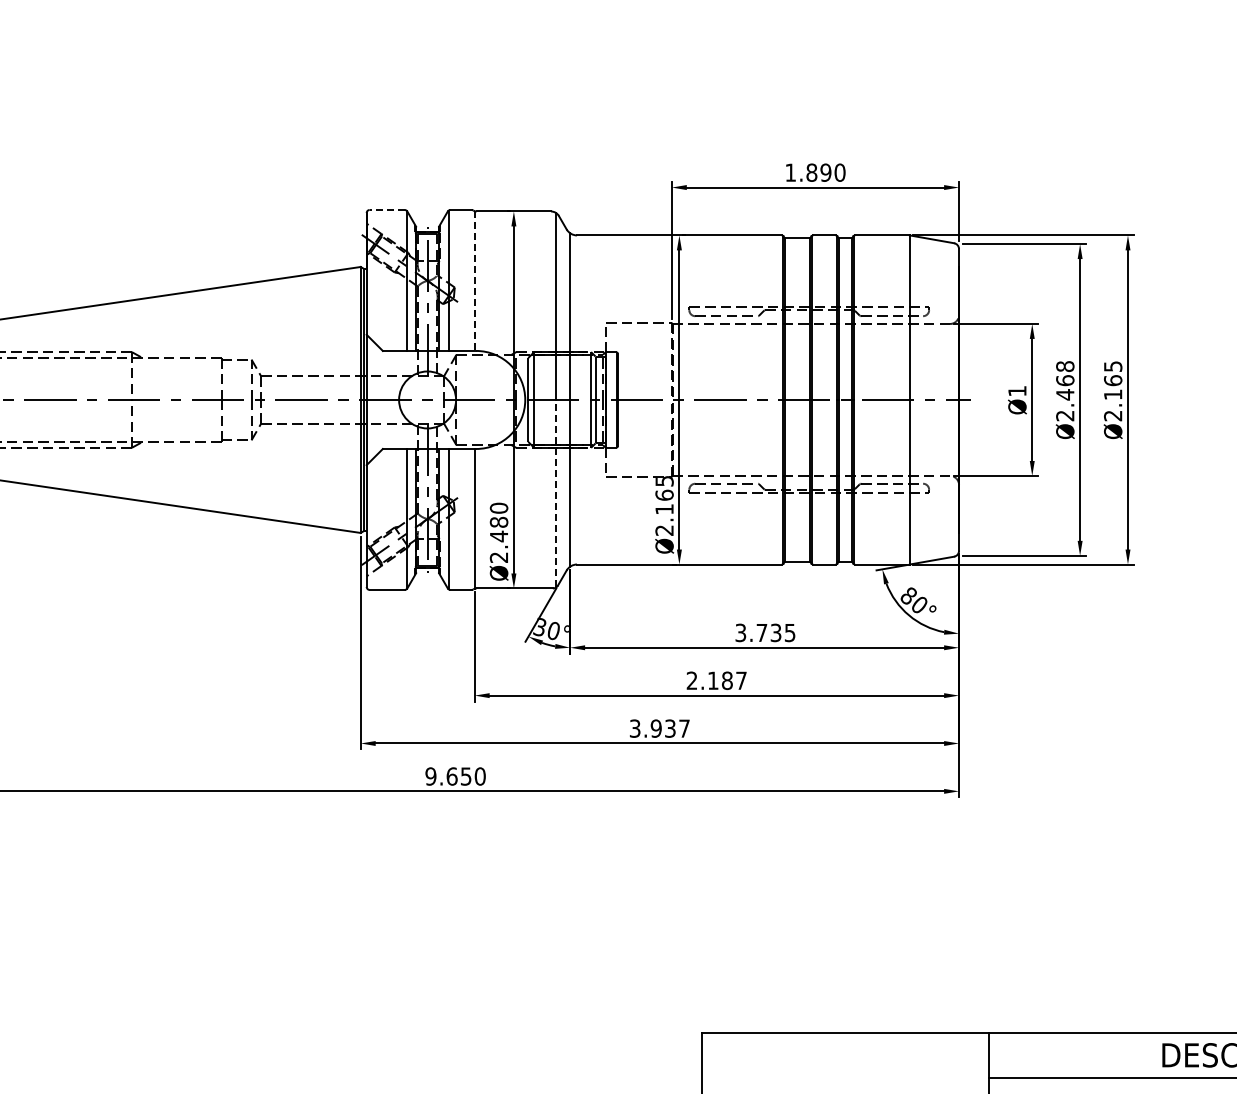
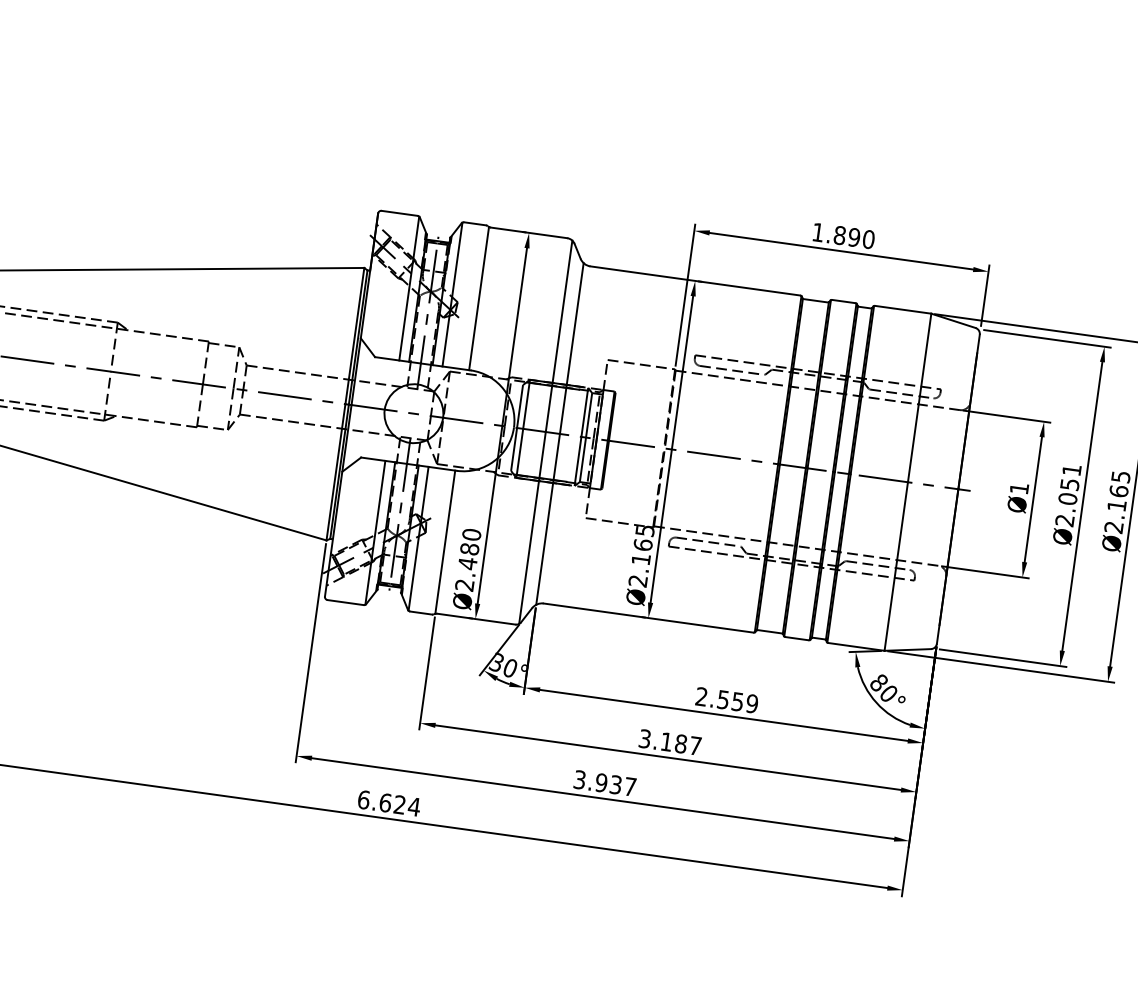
line: (387, 210) -> (399, 213), dashed -> solid
line: (474, 281) -> (478, 299), dashed -> solid
text: (1065, 380) -> (1070, 484), Ø2.468 -> Ø2.051
line: (556, 492) -> (532, 526), dashed -> solid
text: (765, 632) -> (727, 699), 3.735 -> 2.559
text: (691, 680) -> (644, 738), 2.187 -> 3.187
text: (455, 776) -> (388, 803), 9.650 -> 6.624

